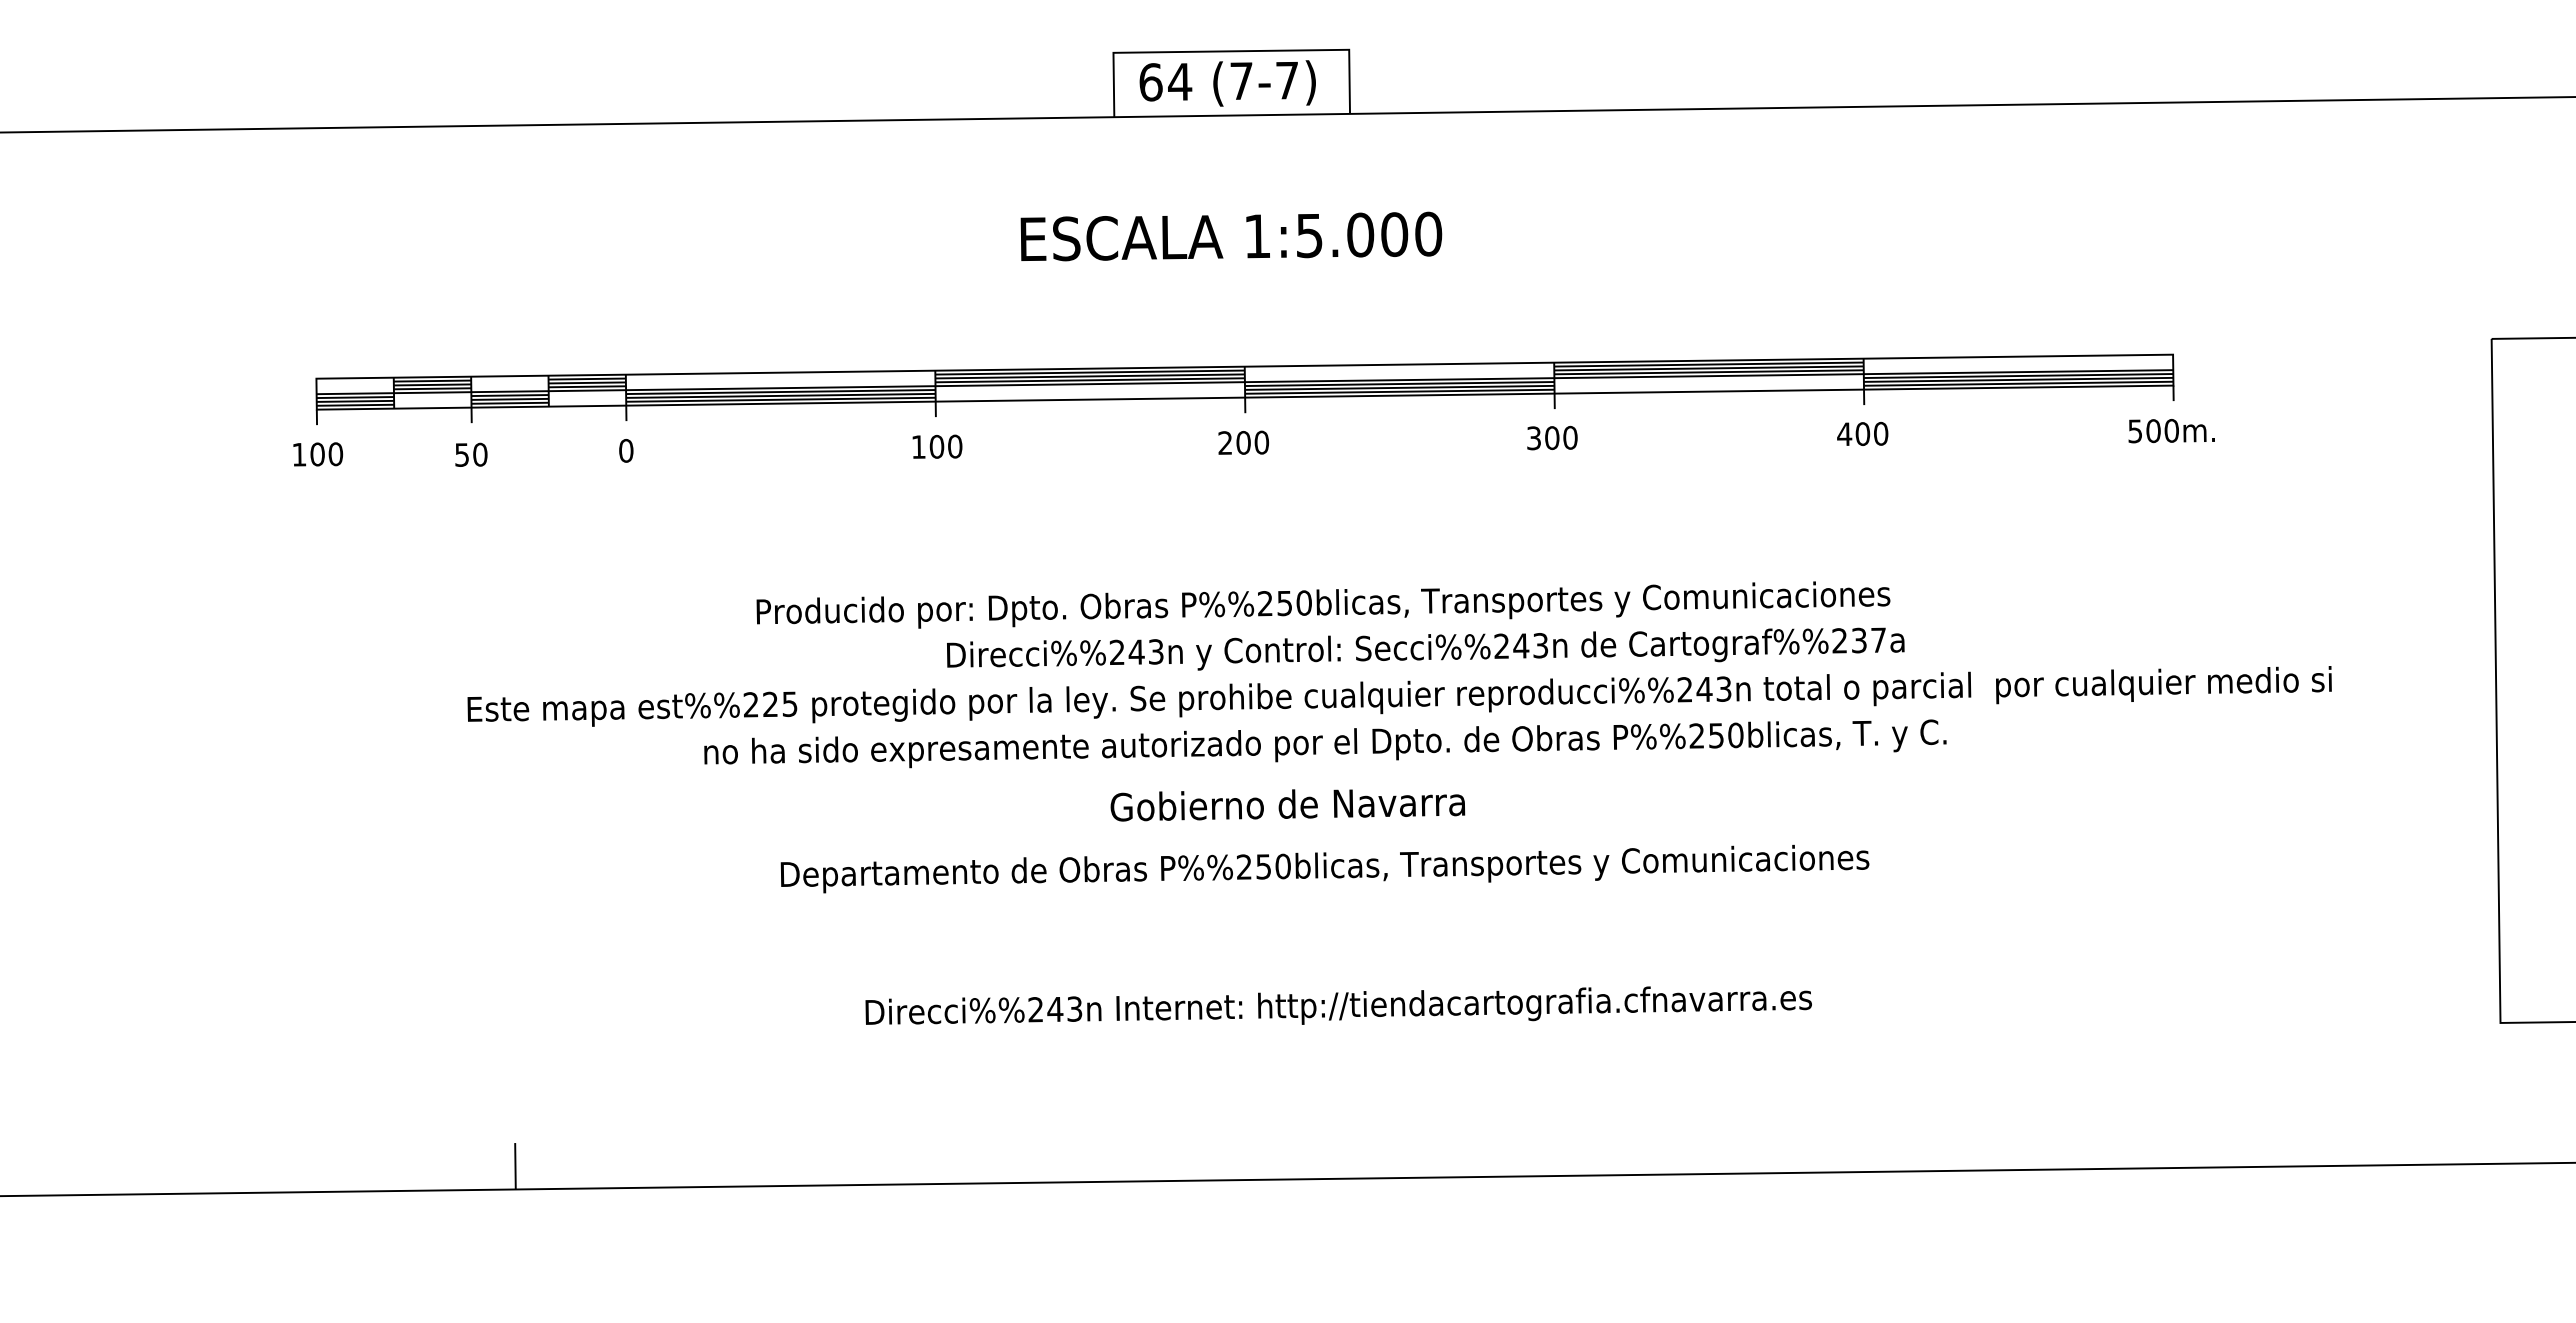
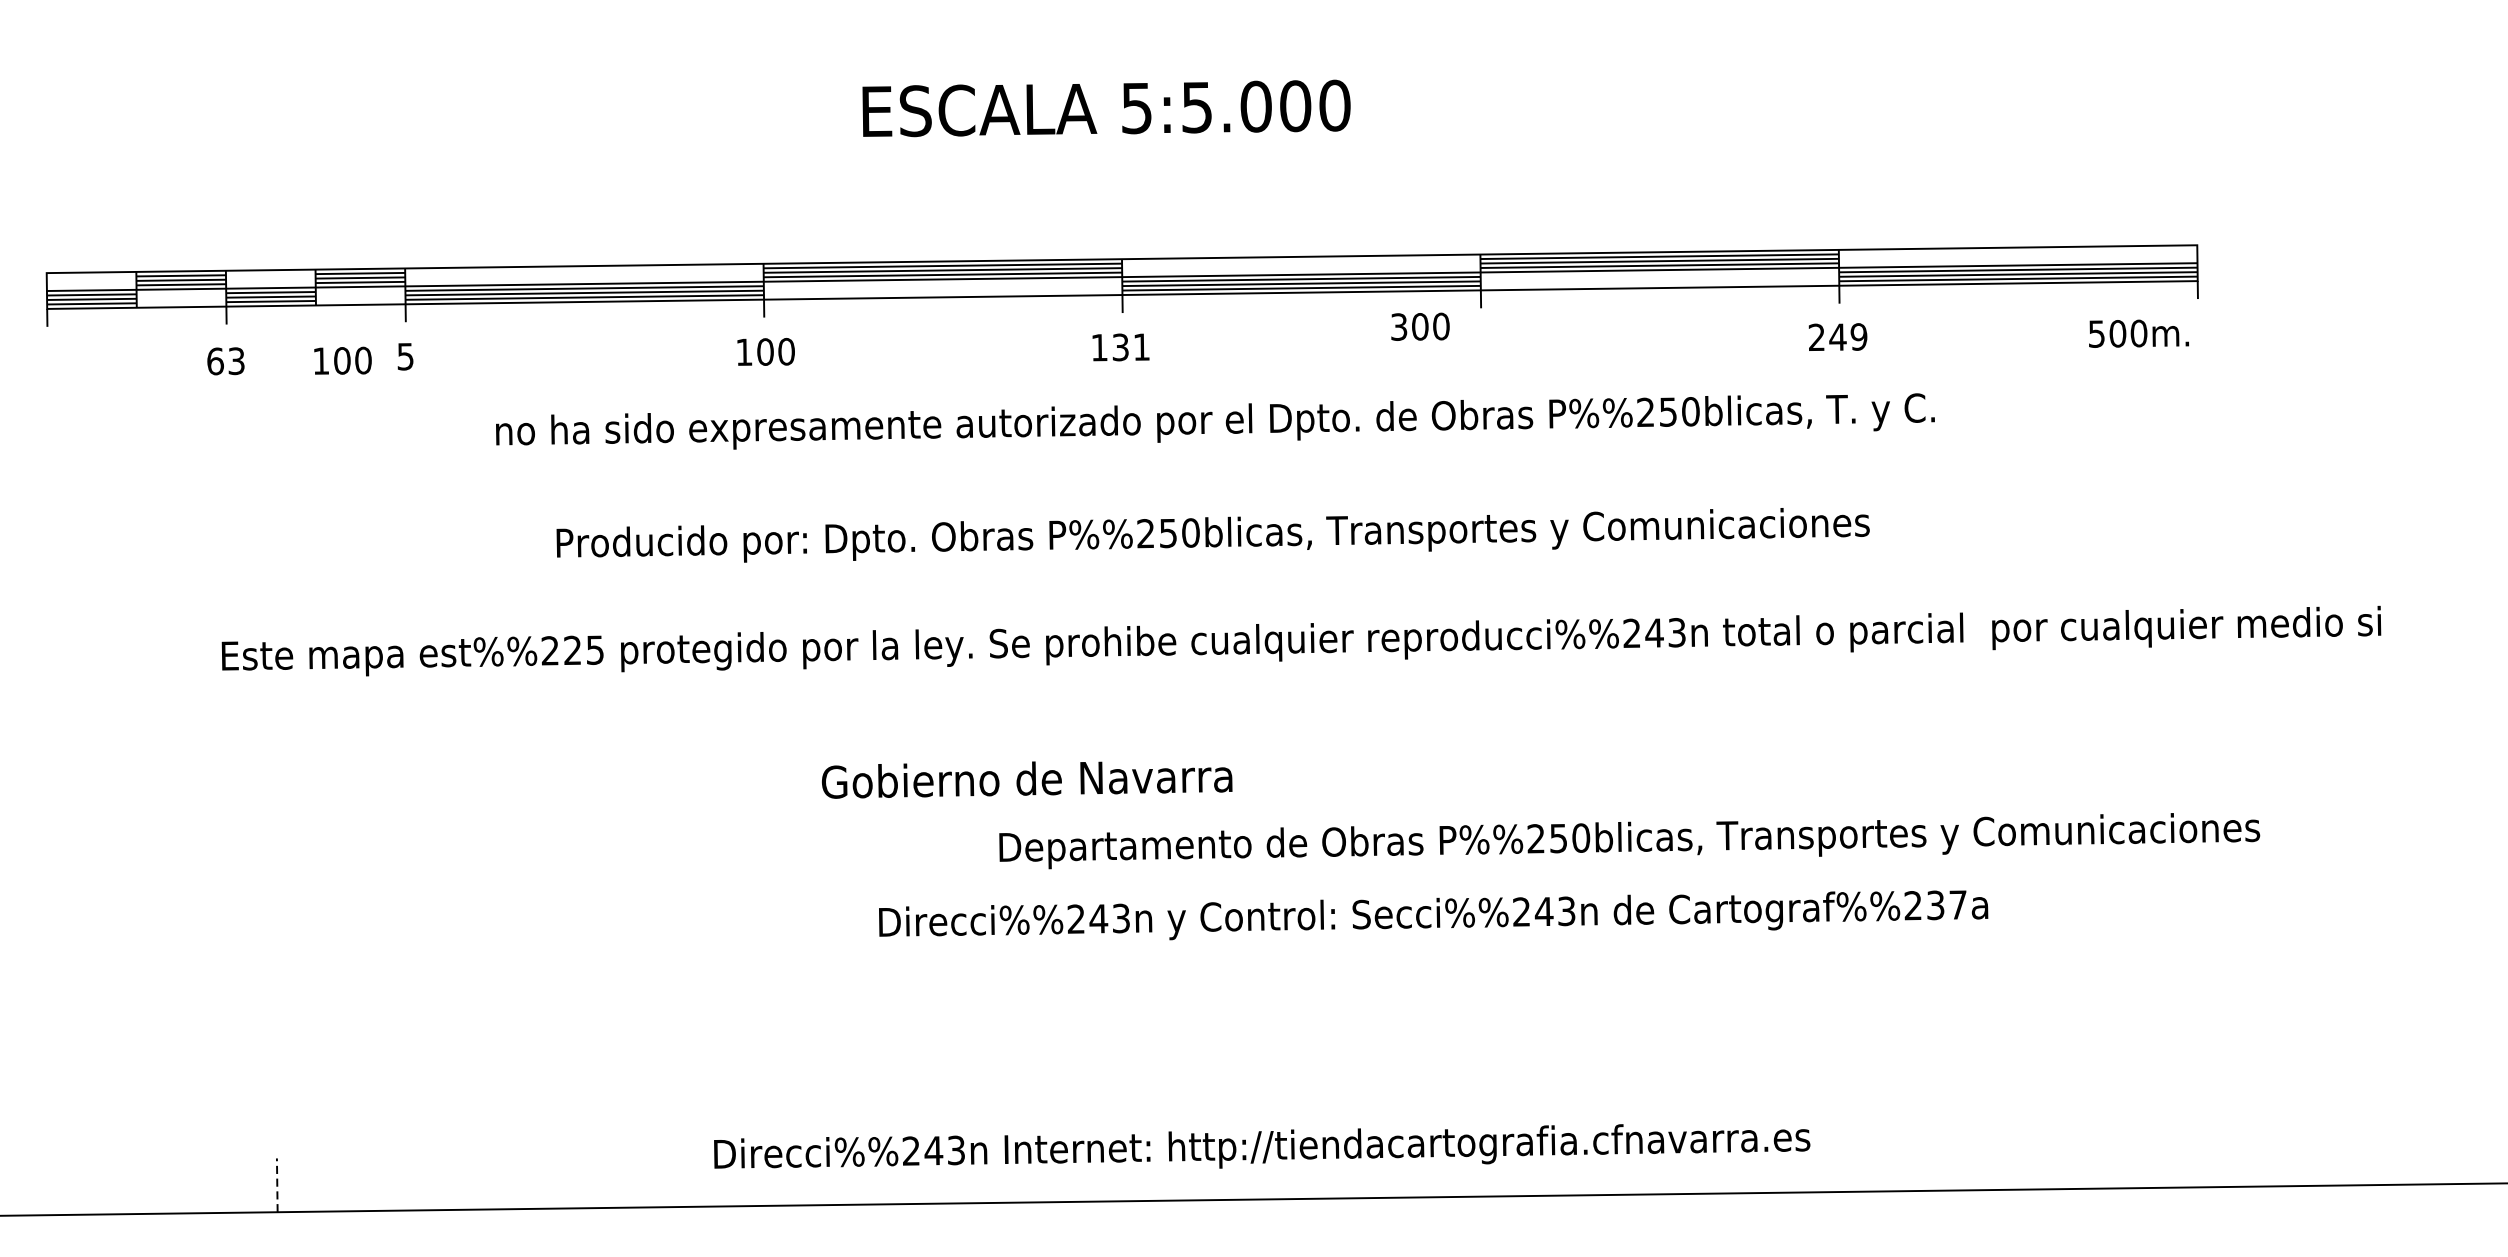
text: (1257, 236) -> (1136, 108), 1:5.000 -> 5:5.000
text: (2171, 431) -> (2138, 334), moved
text: (1862, 433) -> (1837, 336), 400 -> 249
text: (1552, 437) -> (1420, 326), moved
text: (1243, 442) -> (1120, 346), 200 -> 131
text: (626, 450) -> (405, 356), 0 -> 5
text: (318, 454) -> (343, 360), moved
text: (471, 454) -> (226, 360), 50 -> 63
text: (1425, 648) -> (1433, 914), moved
text: (1325, 743) -> (1215, 421), moved
text: (1287, 805) -> (1026, 780), moved
text: (1324, 868) -> (1629, 840), moved
text: (1338, 1005) -> (1261, 1146), moved
line: (515, 1165) -> (277, 1184), solid -> dashed

